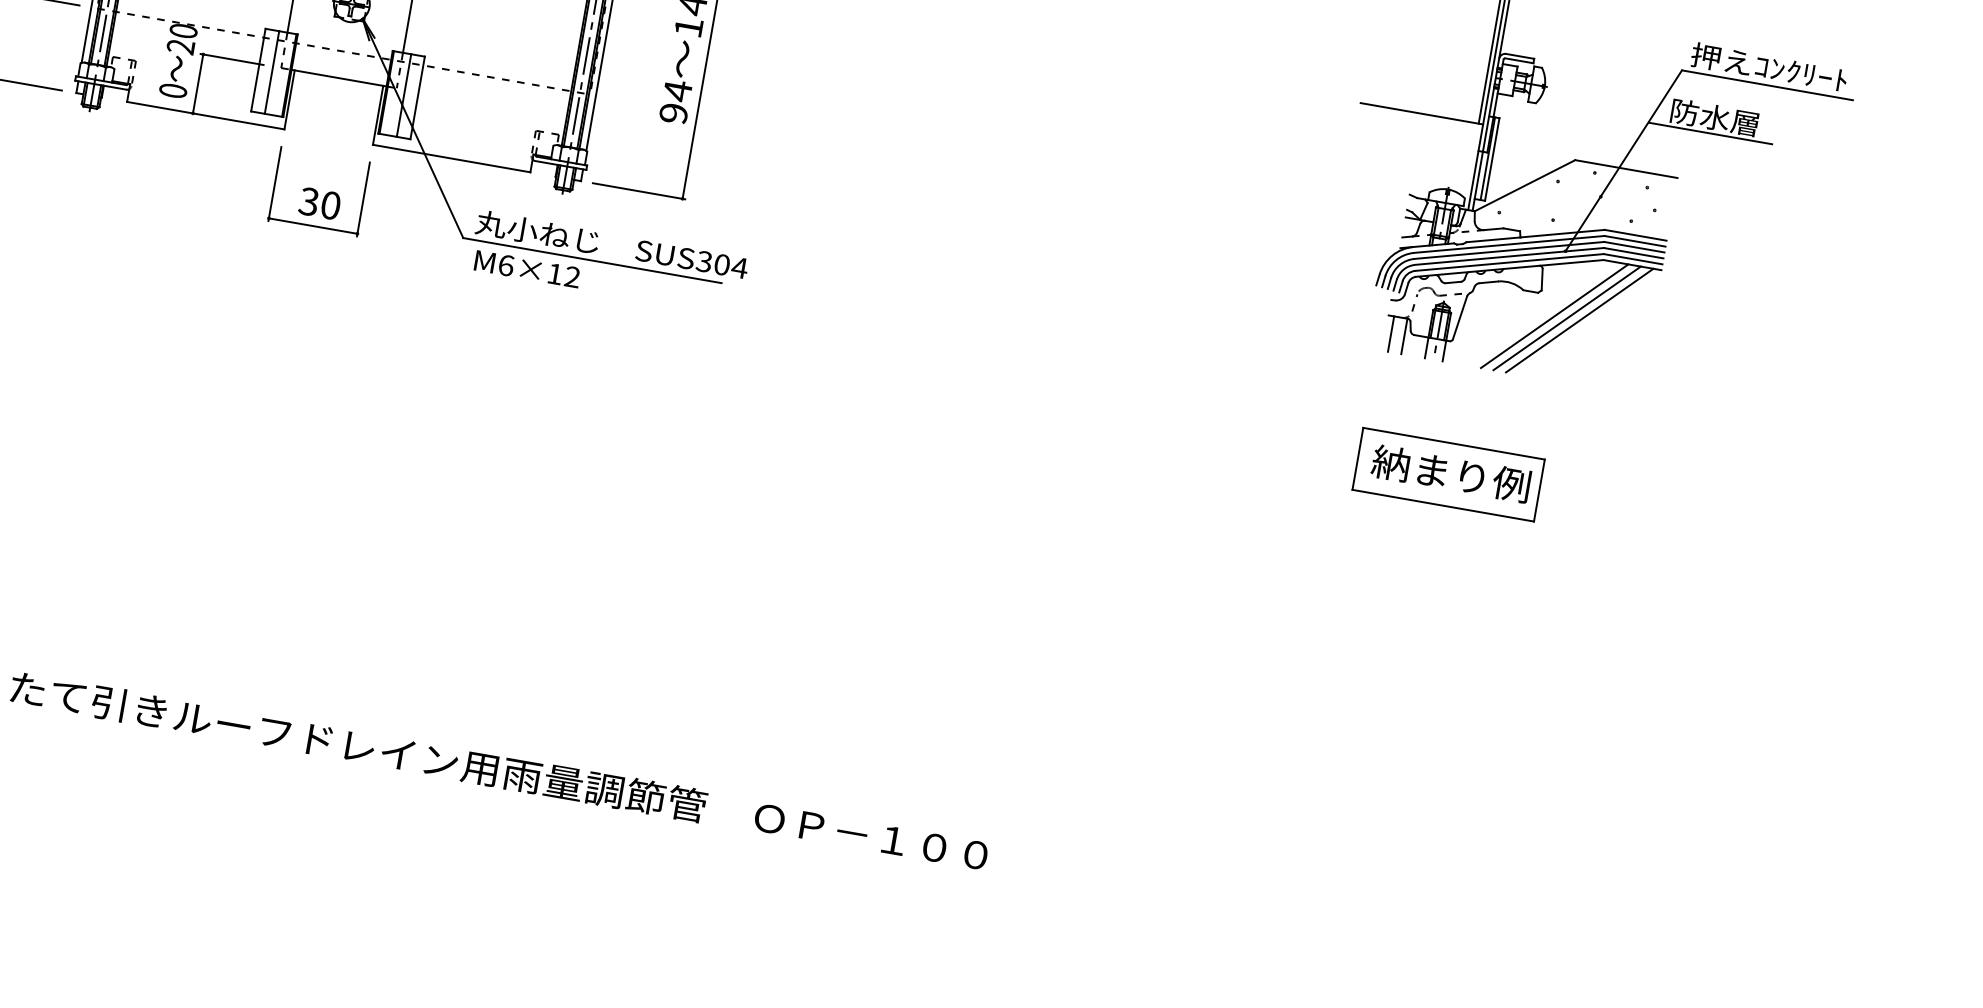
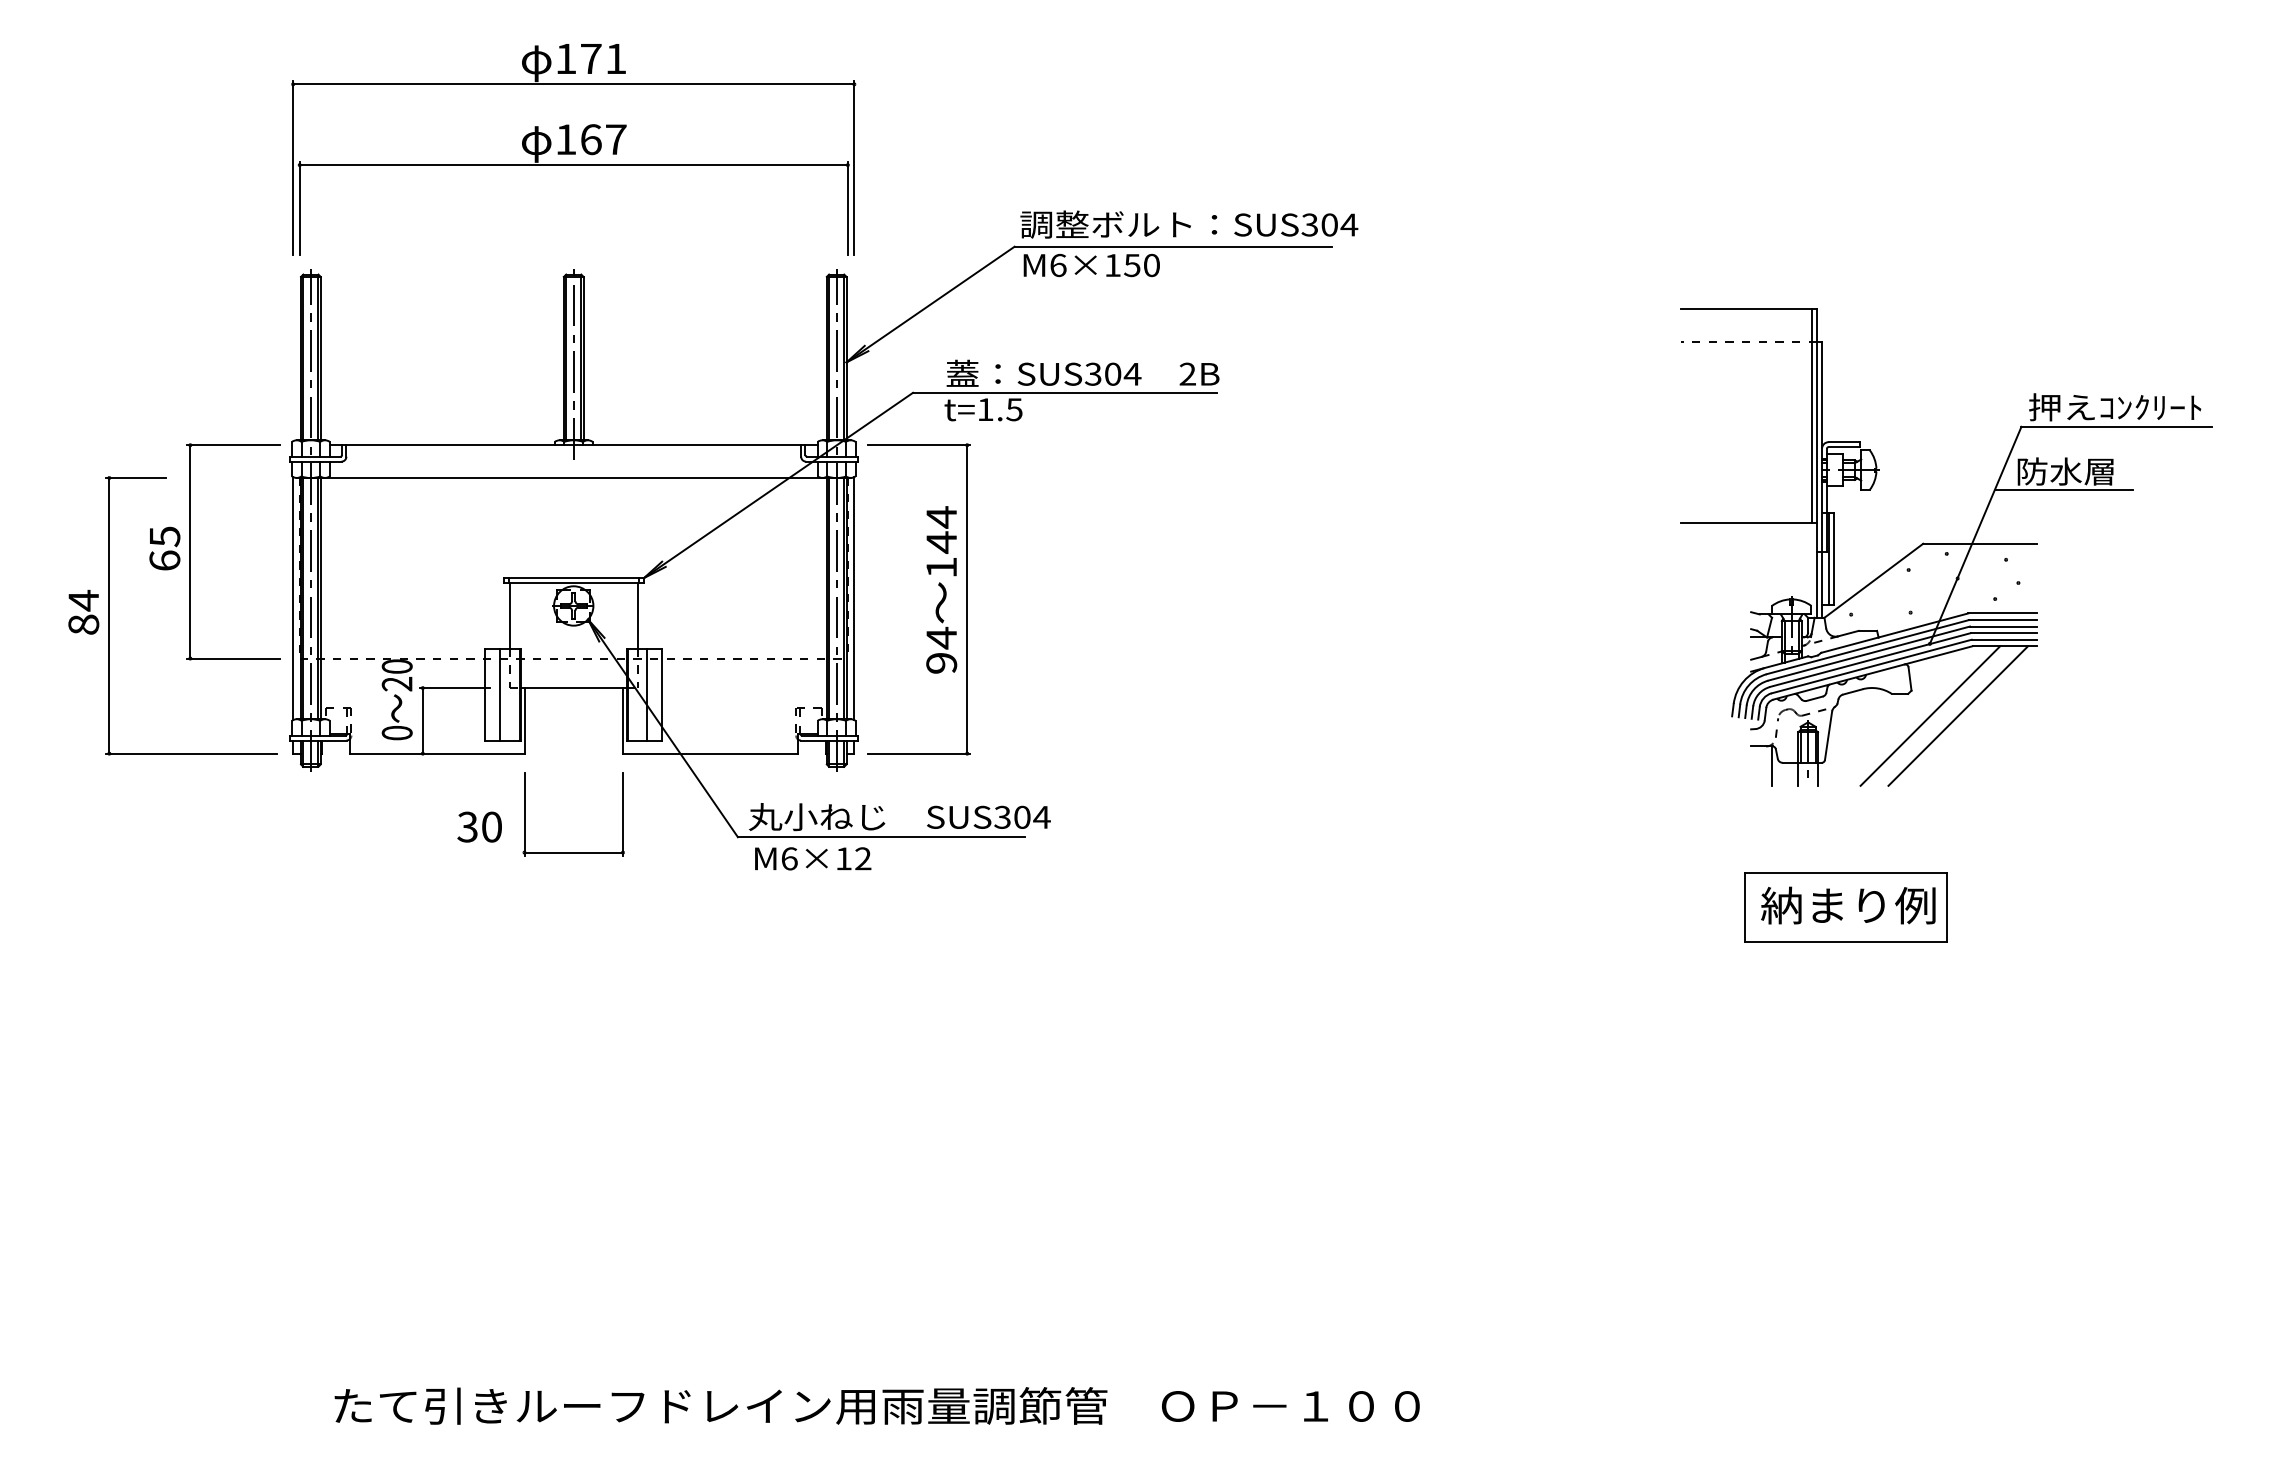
text: (319, 203) -> (479, 826), moved
line: (1567, 317) -> (1944, 715), removed
line: (1391, 333) -> (1757, 765), removed

